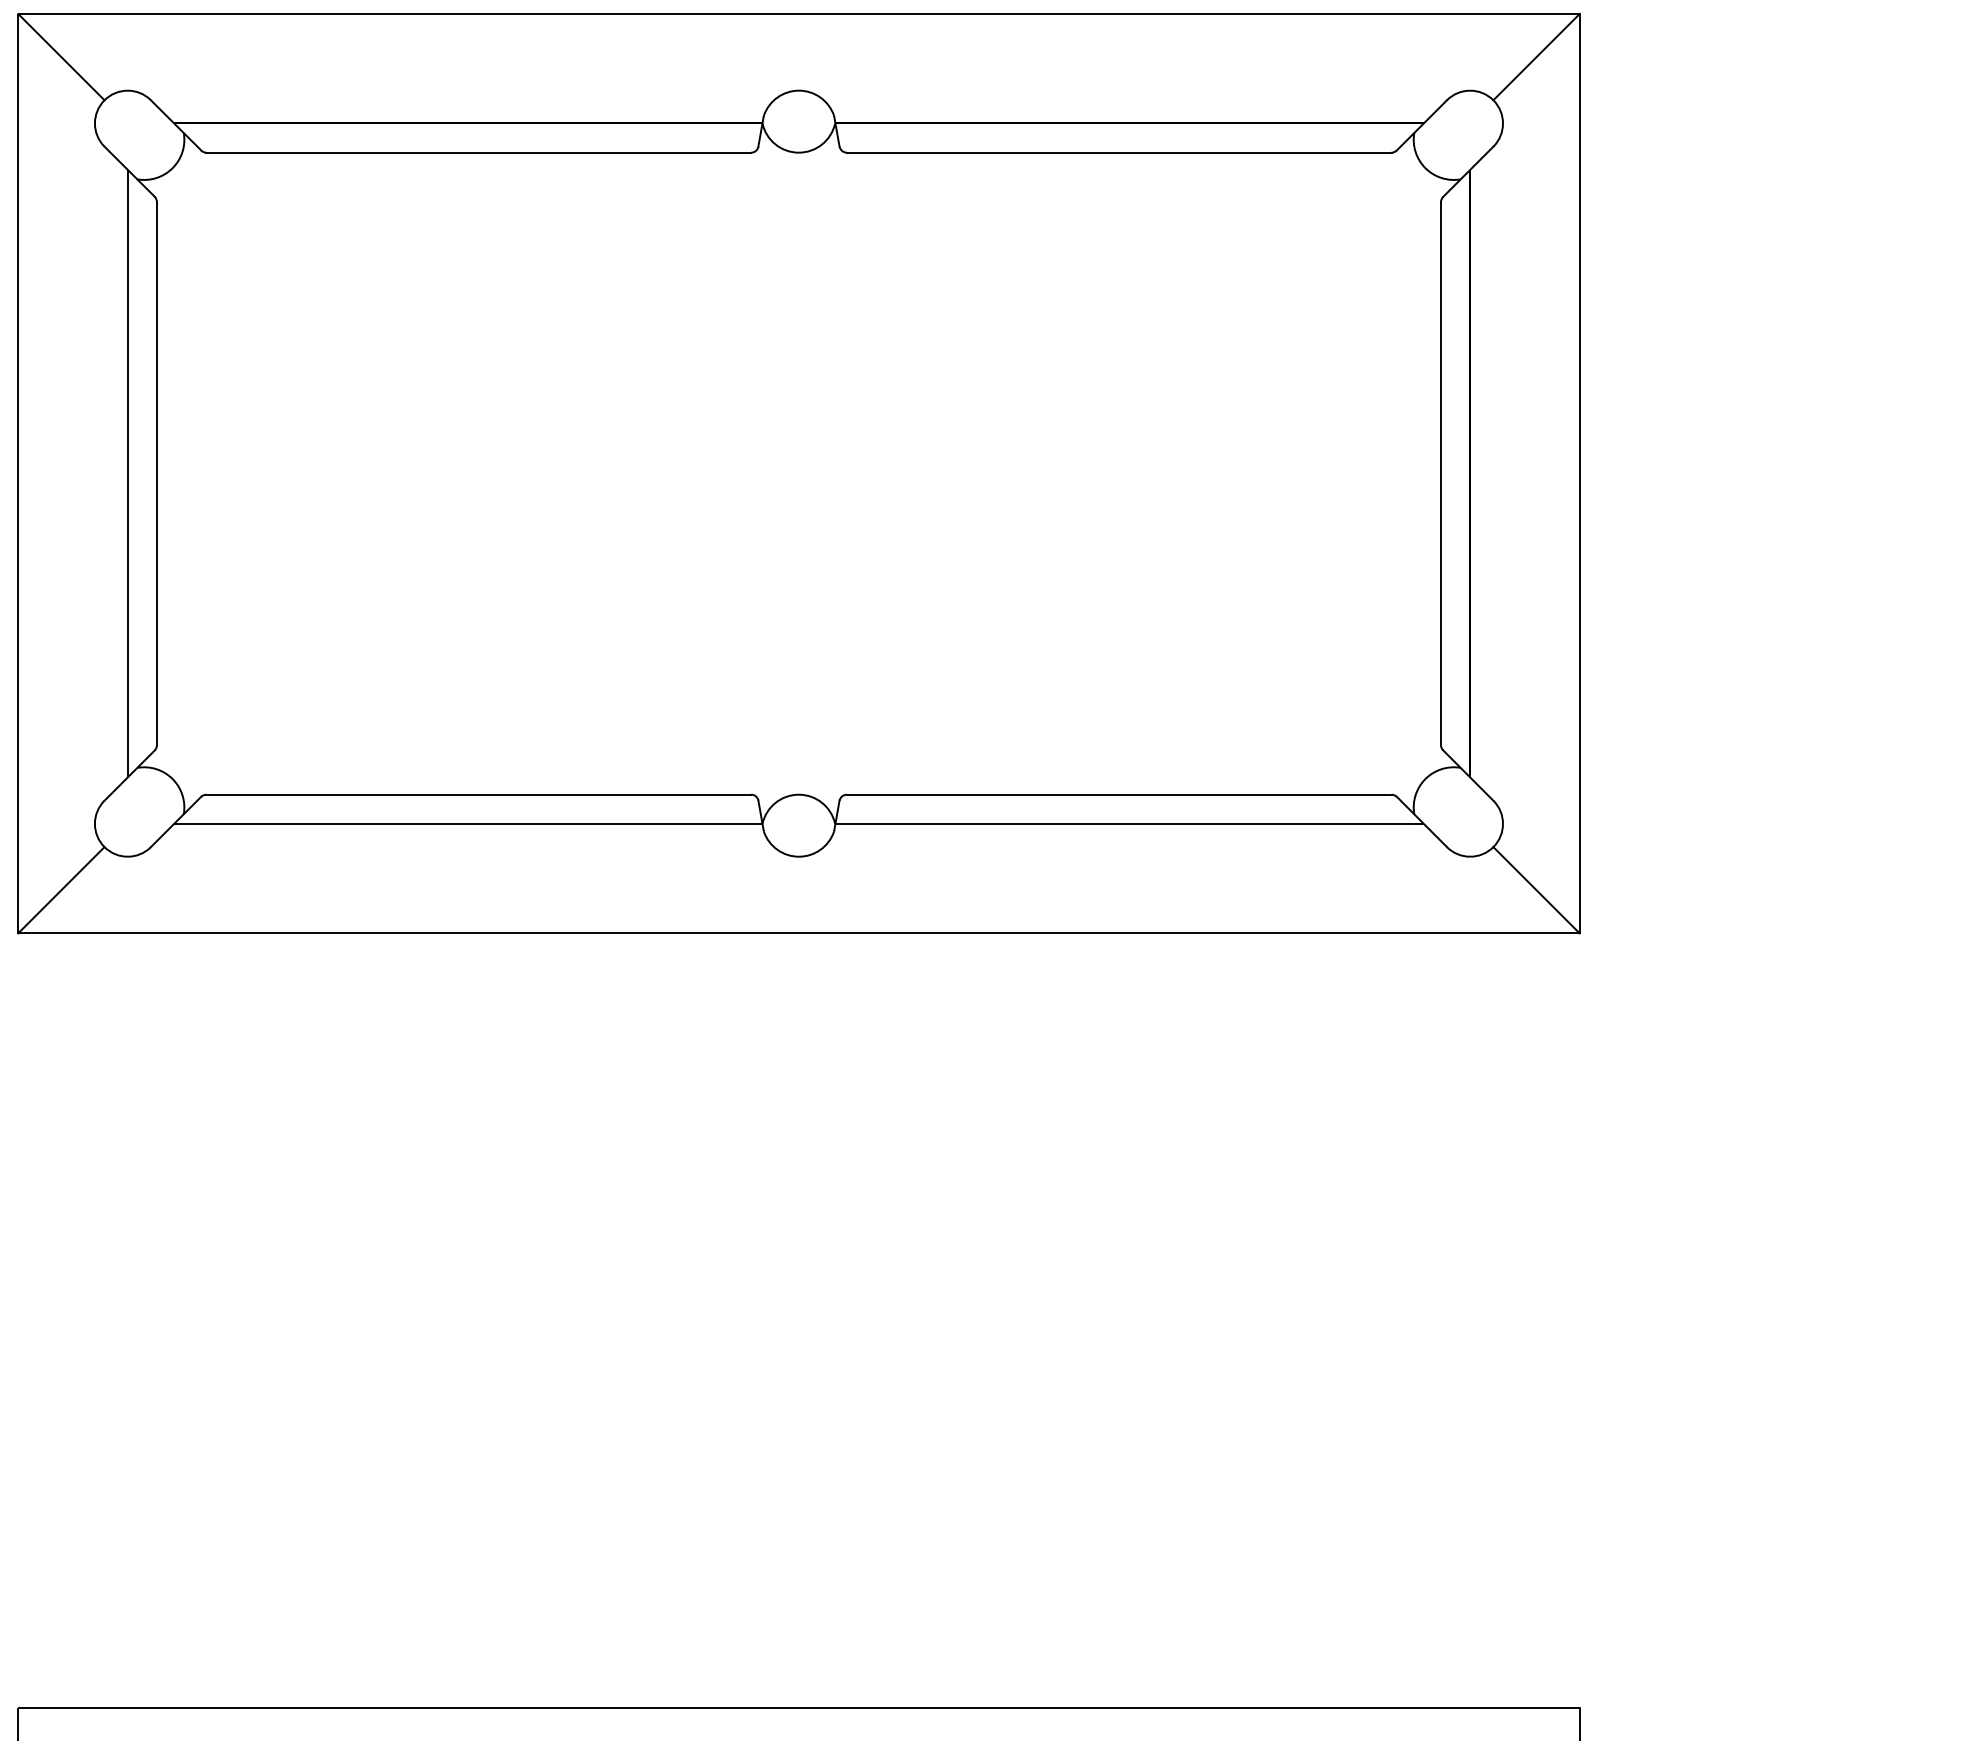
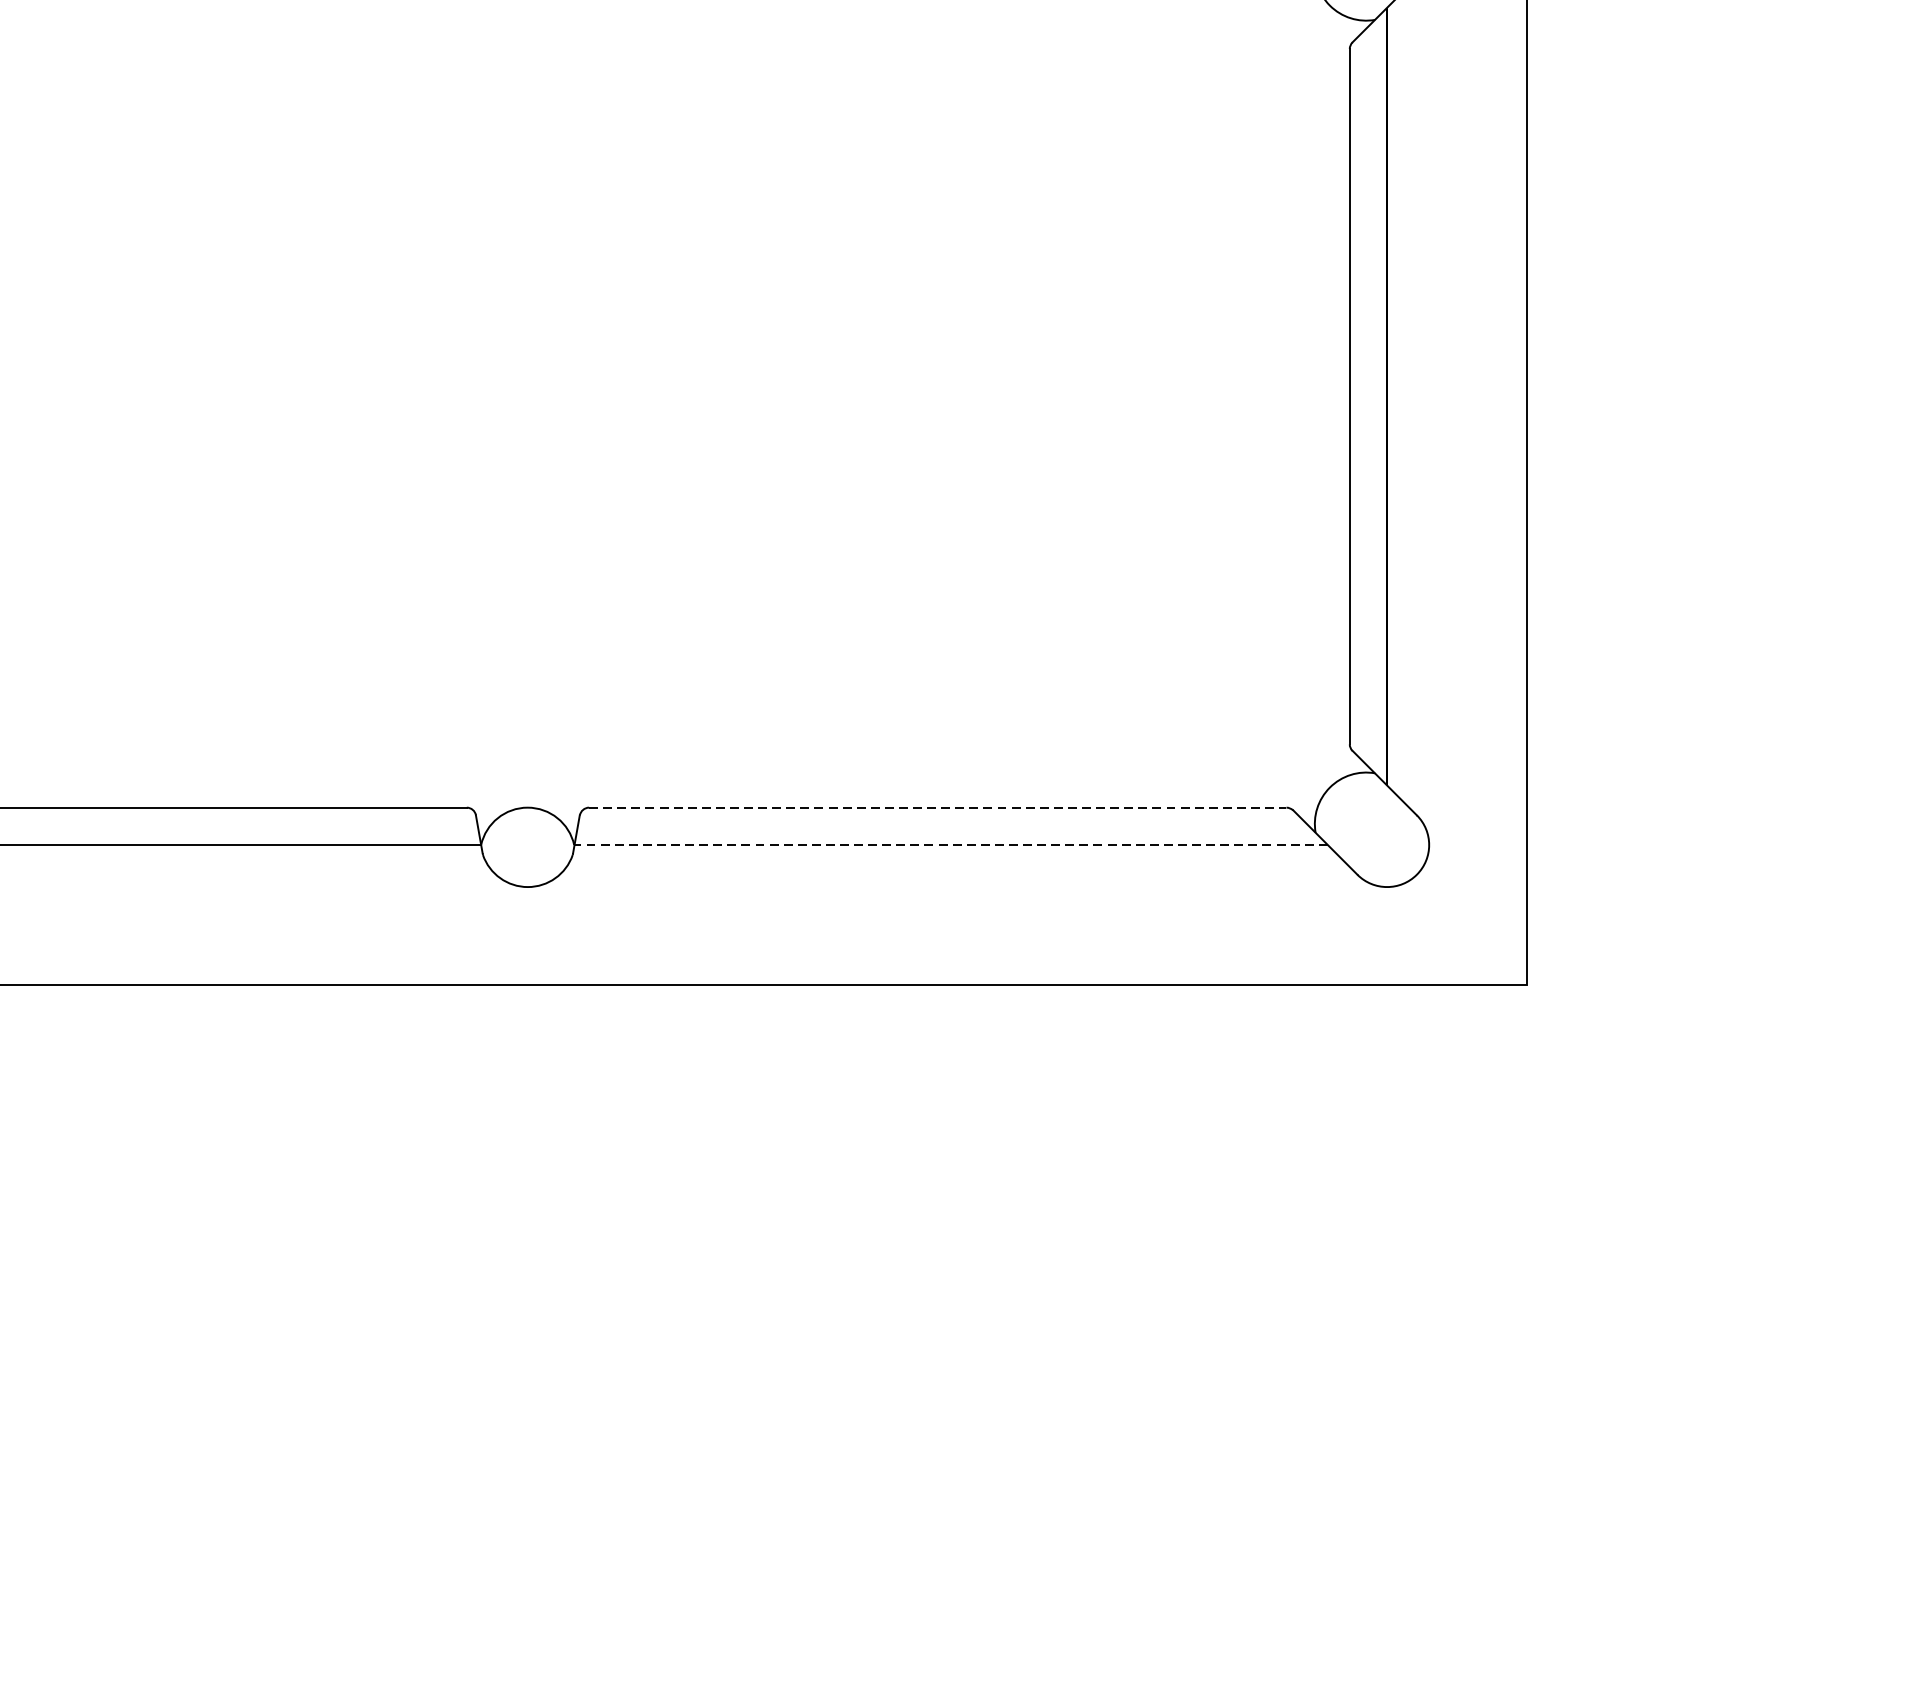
line: (1119, 794) -> (938, 807), solid -> dashed
line: (1128, 823) -> (949, 844), solid -> dashed
line: (1536, 890) -> (1472, 930), removed

